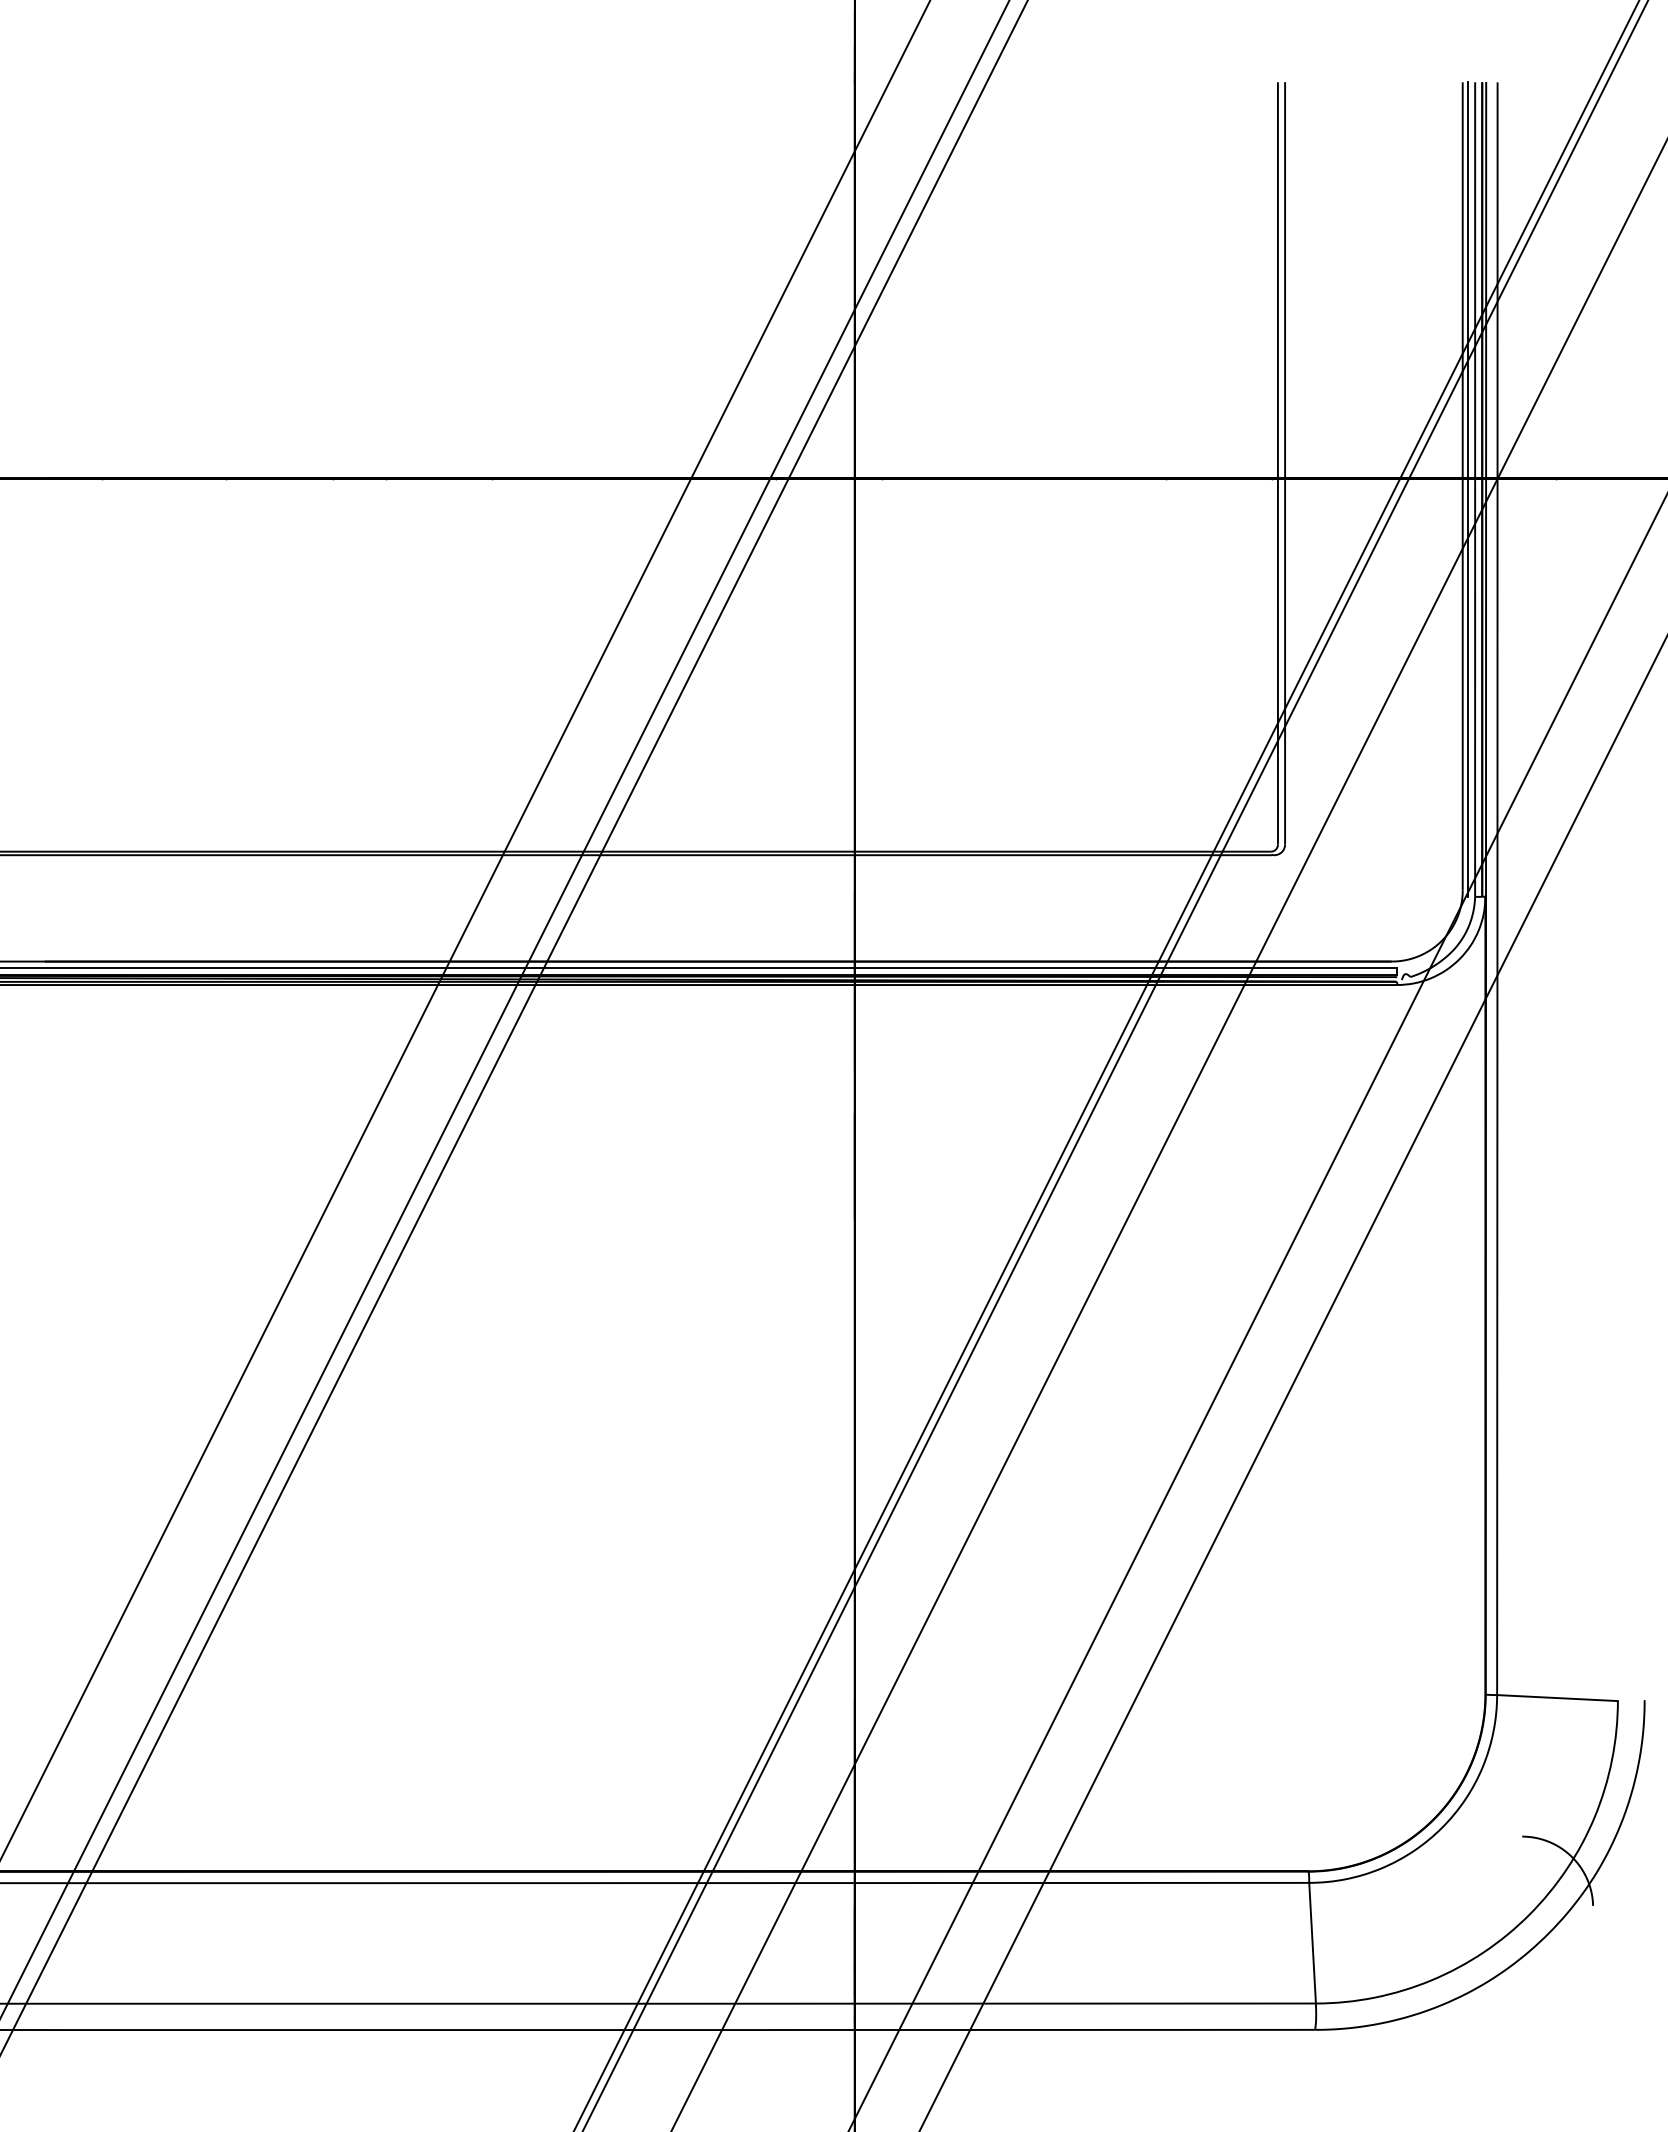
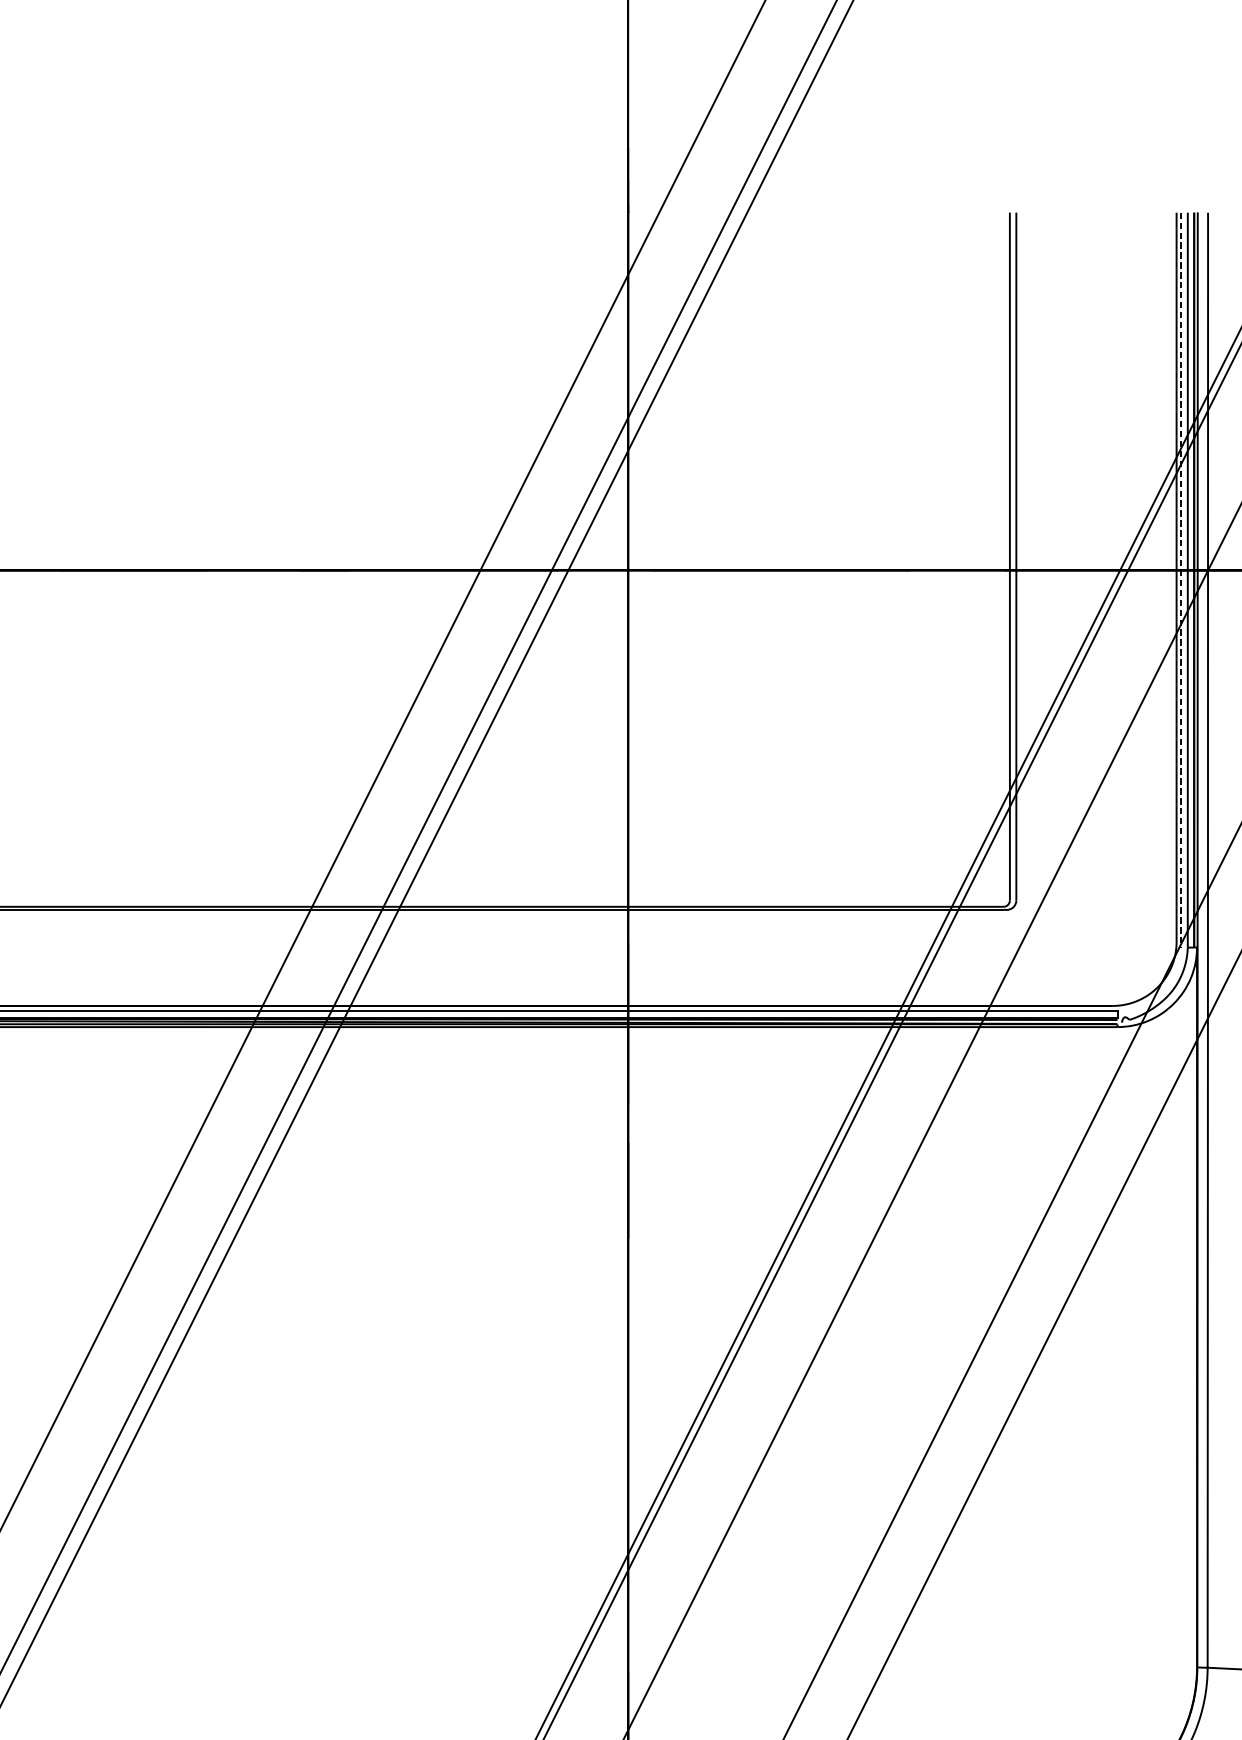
line: (1468, 490) -> (1181, 580), solid -> dashed

